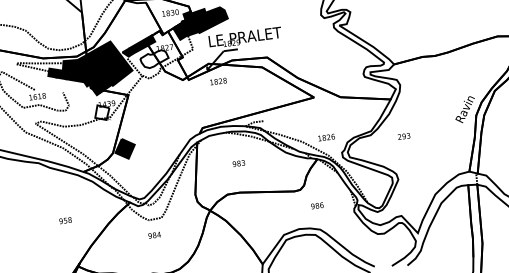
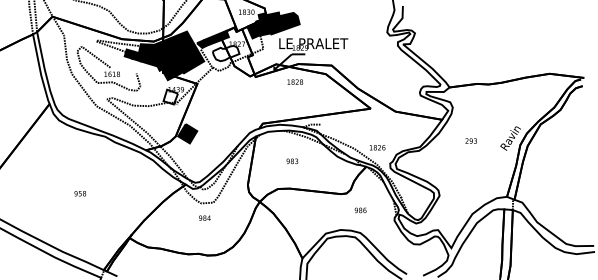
text: (218, 80) -> (295, 81), moved
text: (403, 135) -> (470, 140), moved
text: (65, 220) -> (80, 193), moved

